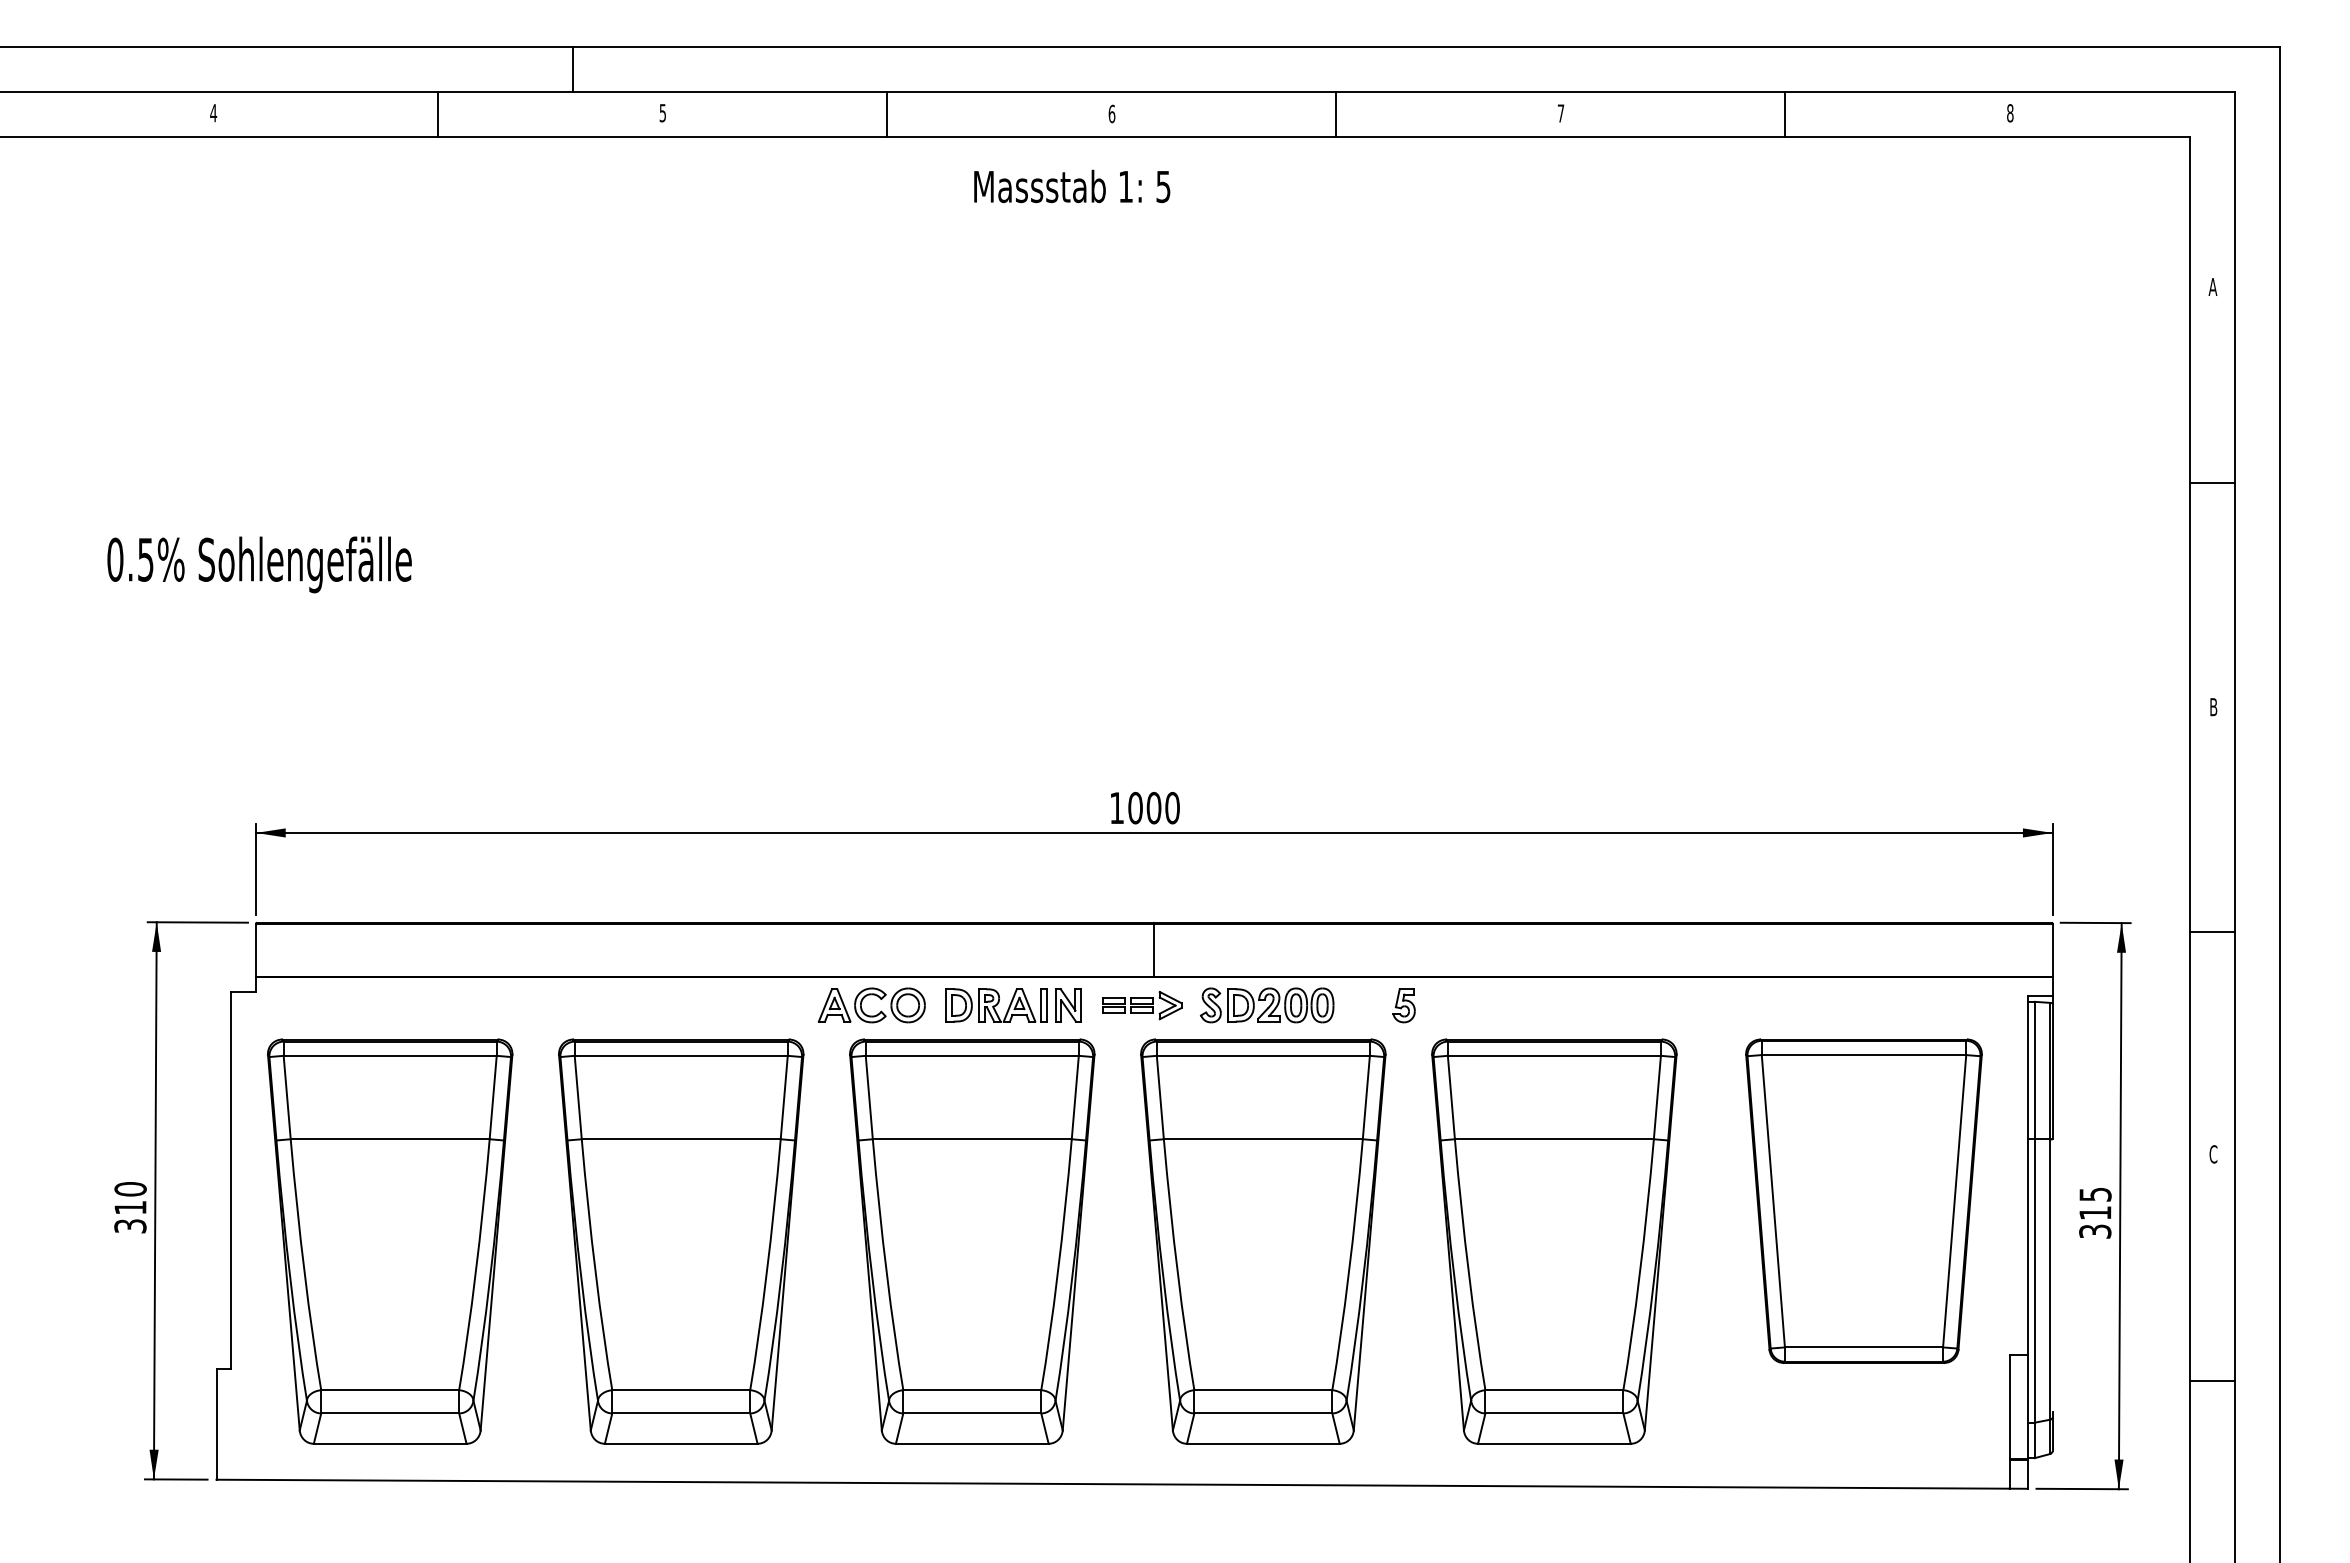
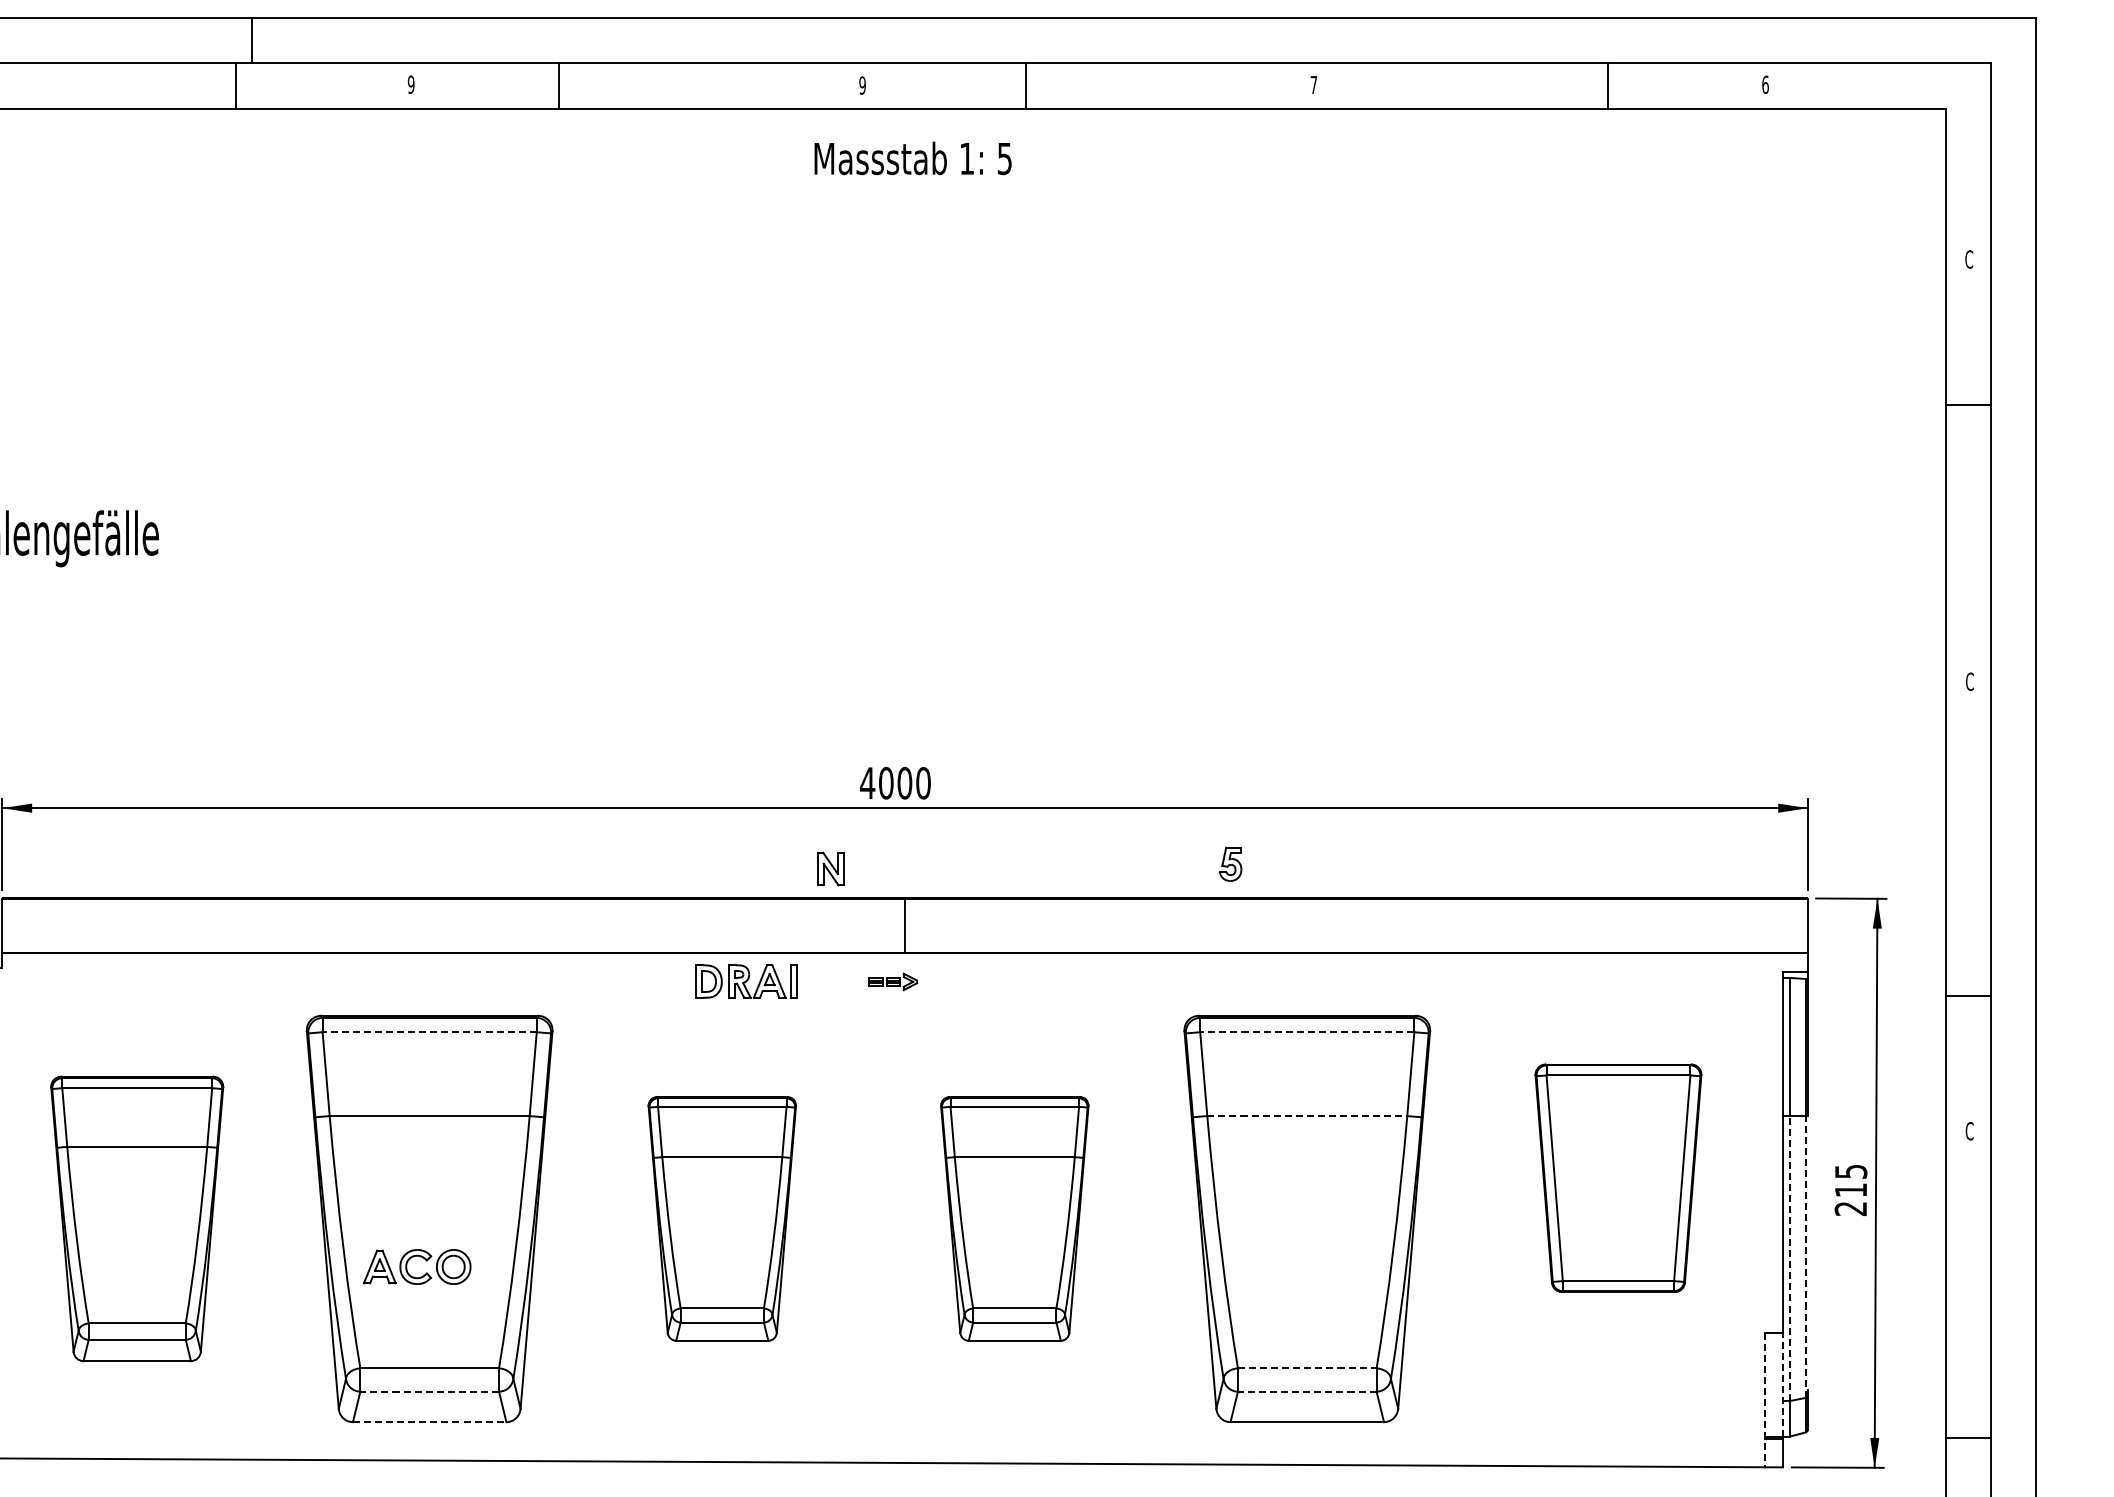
line: (572, 69) -> (252, 40), moved
text: (662, 112) -> (410, 84), 5 -> 9
line: (437, 113) -> (235, 85), moved
line: (887, 113) -> (559, 85), moved
text: (1111, 113) -> (862, 85), 6 -> 9
line: (1336, 113) -> (1025, 85), moved
line: (1785, 113) -> (1607, 85), moved
text: (2010, 113) -> (1765, 85), 8 -> 6
text: (1072, 186) -> (913, 158), moved
text: (2212, 286) -> (1968, 258), A -> C
line: (2211, 482) -> (1967, 404), moved
text: (2213, 706) -> (1969, 681), B -> C
text: (1116, 807) -> (867, 782), 1000 -> 4000
line: (2211, 931) -> (1967, 995), moved
part: (862, 1002) -> (407, 1264), moved
part: (1068, 1005) -> (830, 869), moved
part: (1142, 1005) -> (893, 981), size x0.6
part: (1267, 1005) -> (1018, 981), removed
part: (1403, 1005) -> (1229, 864), moved
line: (681, 1055) -> (429, 1031), solid -> dashed
line: (1554, 1055) -> (1307, 1031), solid -> dashed
line: (1554, 1139) -> (1307, 1116), solid -> dashed
part: (1863, 1200) -> (1617, 1177), size x0.7
text: (2095, 1231) -> (1851, 1208), 315 -> 215
part: (390, 1241) -> (137, 1218), size x0.7
part: (972, 1241) -> (722, 1218), size x0.6
part: (1263, 1241) -> (1014, 1218), size x0.6
line: (2050, 1279) -> (1805, 1257), solid -> dashed
line: (2034, 1281) -> (1789, 1259), solid -> dashed
line: (2211, 1381) -> (1967, 1438), moved
line: (1554, 1390) -> (1307, 1368), solid -> dashed
line: (2027, 1406) -> (1782, 1384), solid -> dashed
line: (681, 1413) -> (429, 1391), solid -> dashed
line: (1554, 1413) -> (1307, 1391), solid -> dashed
line: (2009, 1422) -> (1764, 1400), solid -> dashed
line: (681, 1443) -> (429, 1421), solid -> dashed

